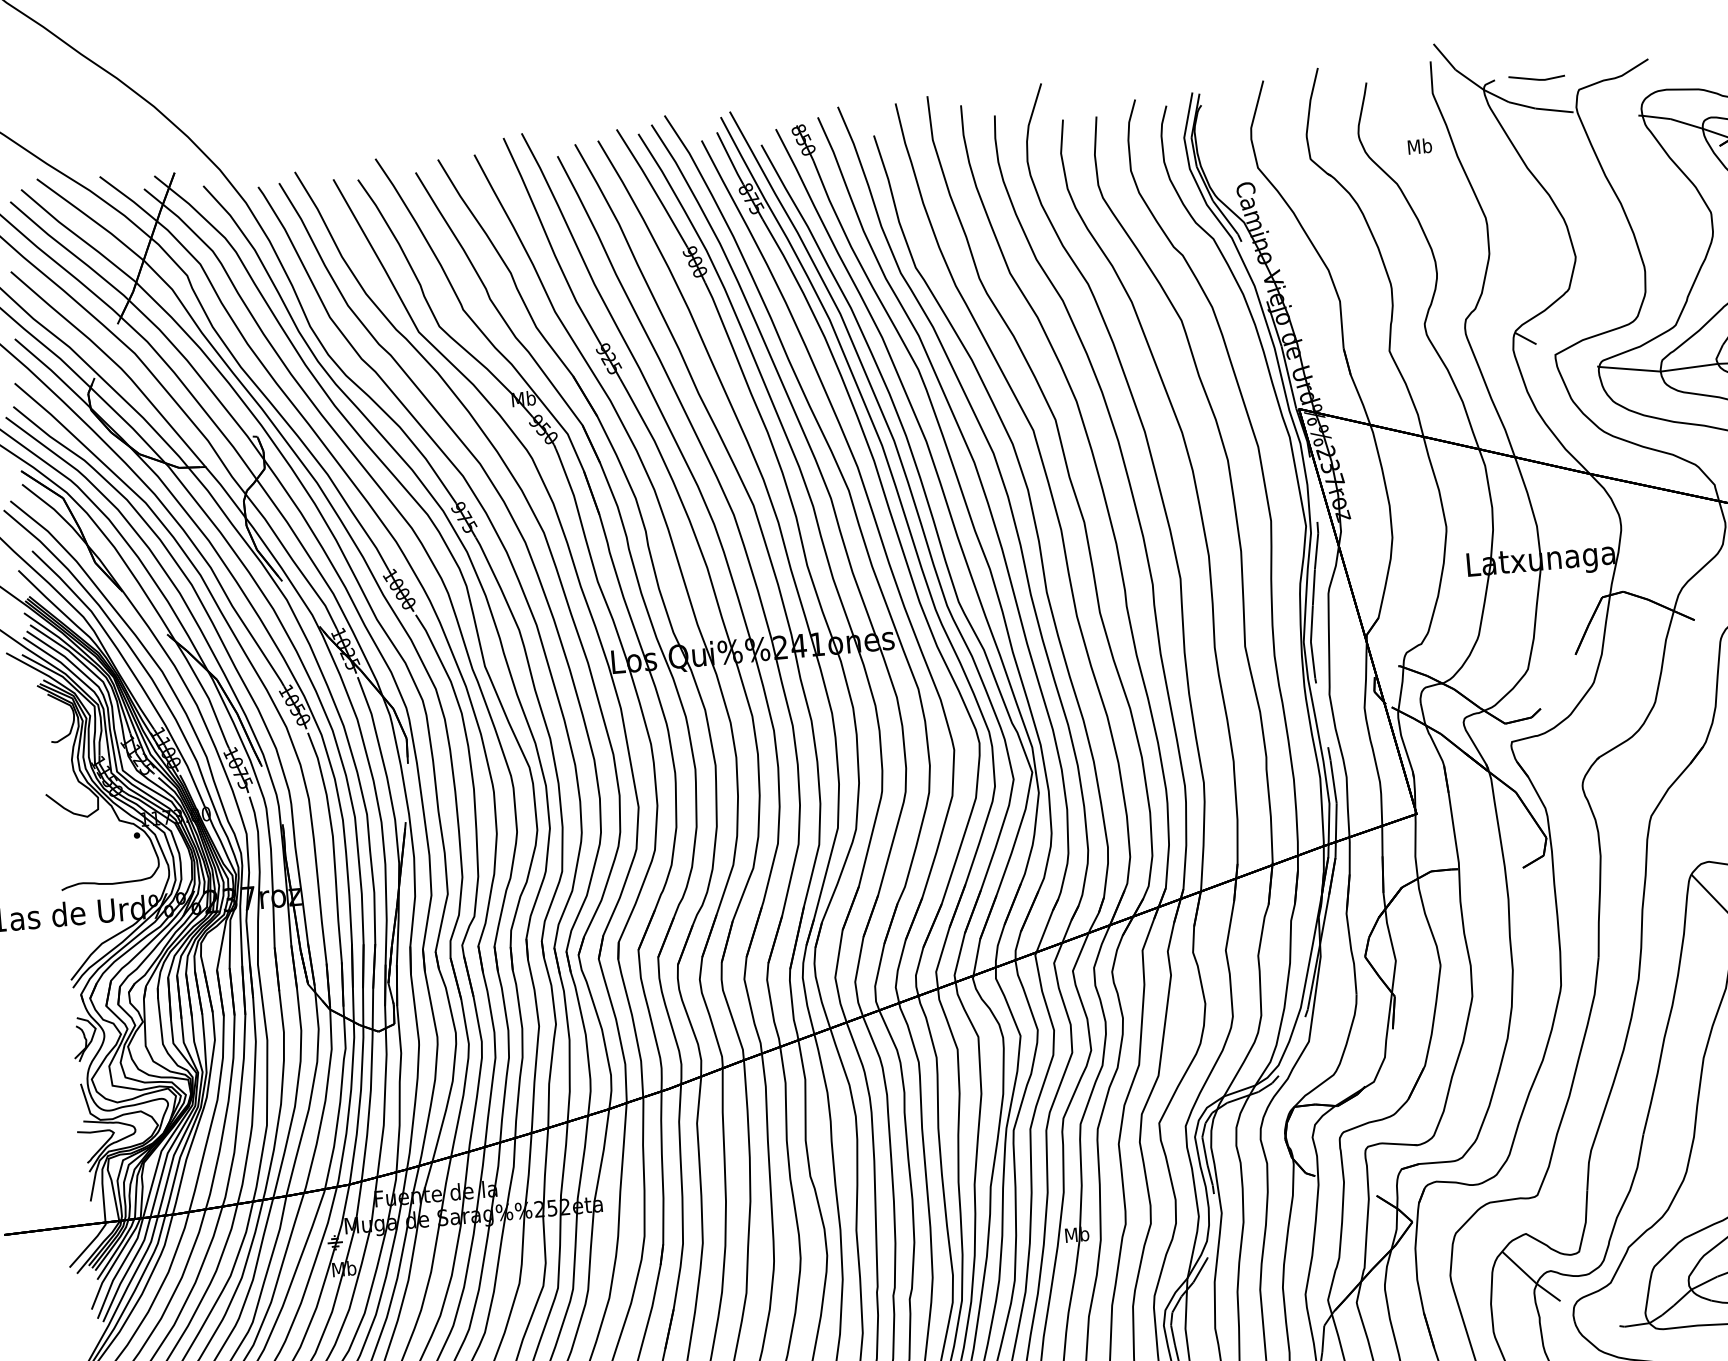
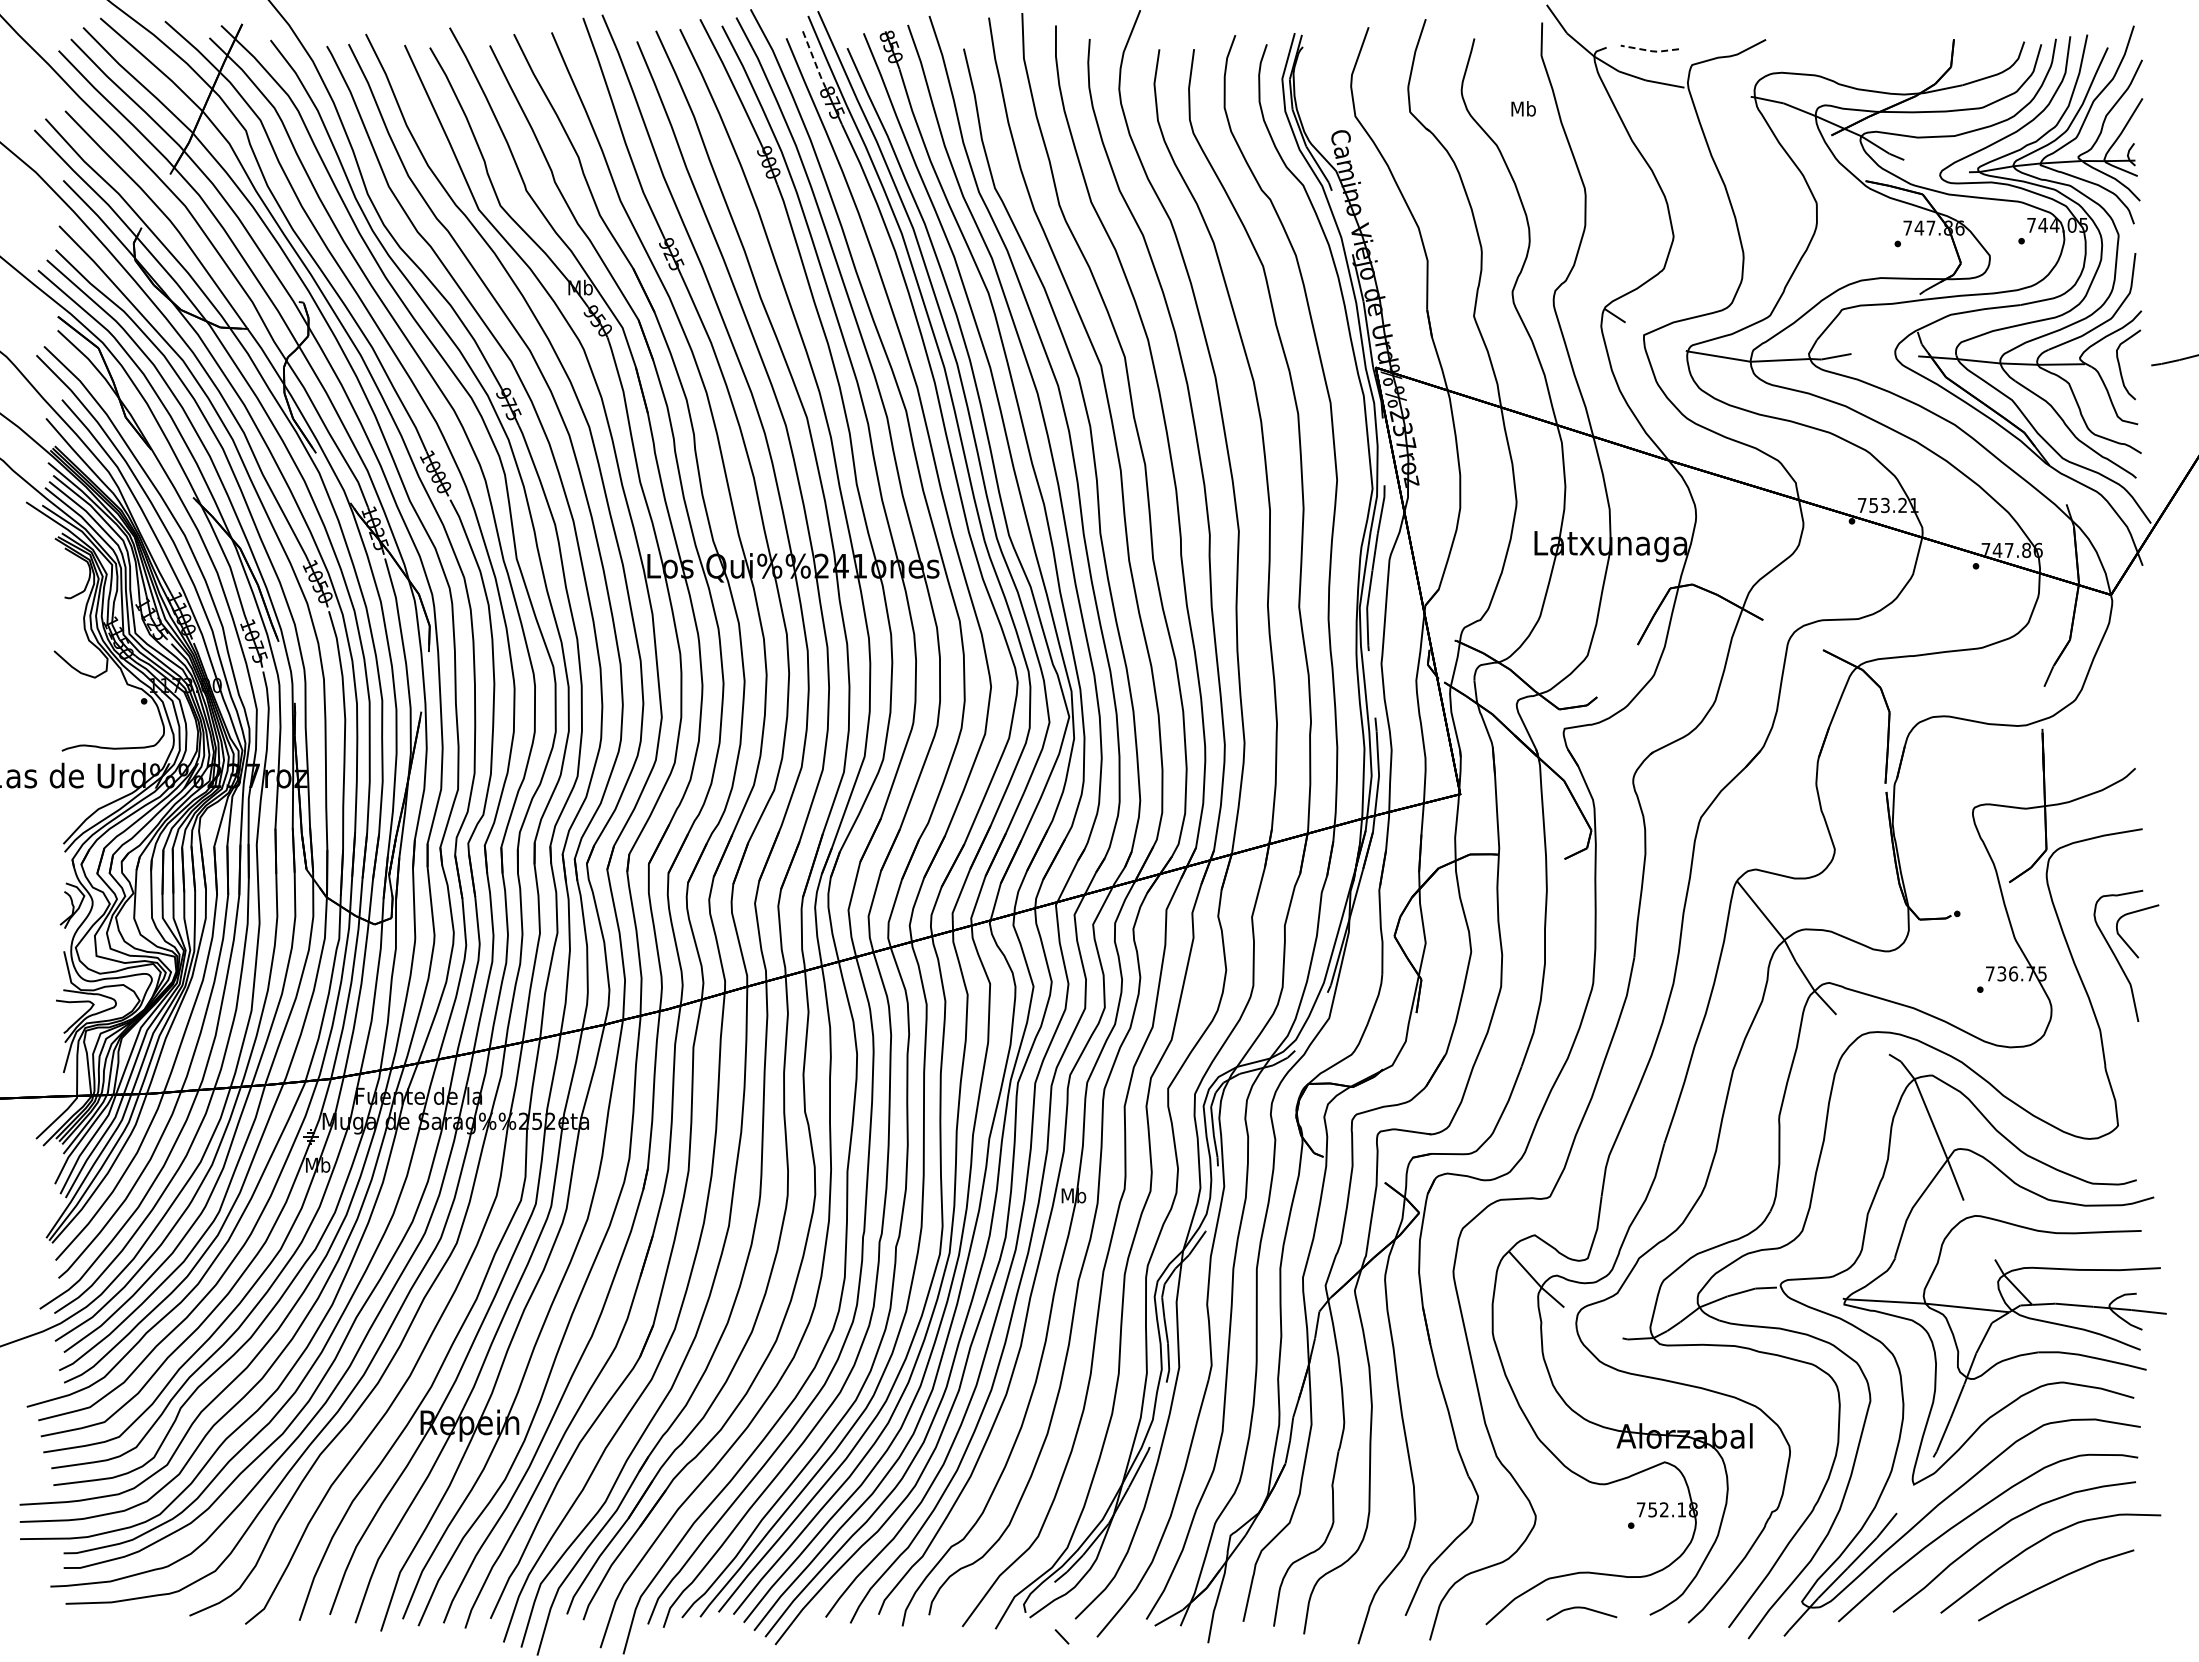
line: (1538, 80) -> (1651, 51), solid -> dashed
line: (730, 159) -> (814, 60), solid -> dashed

